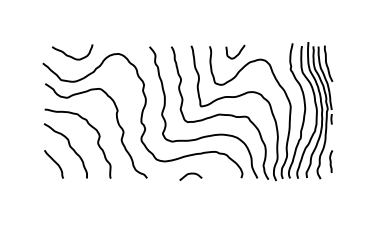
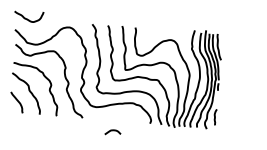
curve: (238, 52) -> (155, 33), removed
curve: (70, 55) -> (27, 18), moved
curve: (190, 174) -> (112, 130), moved

